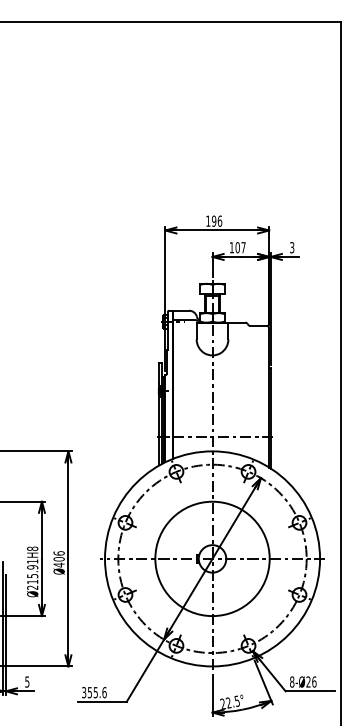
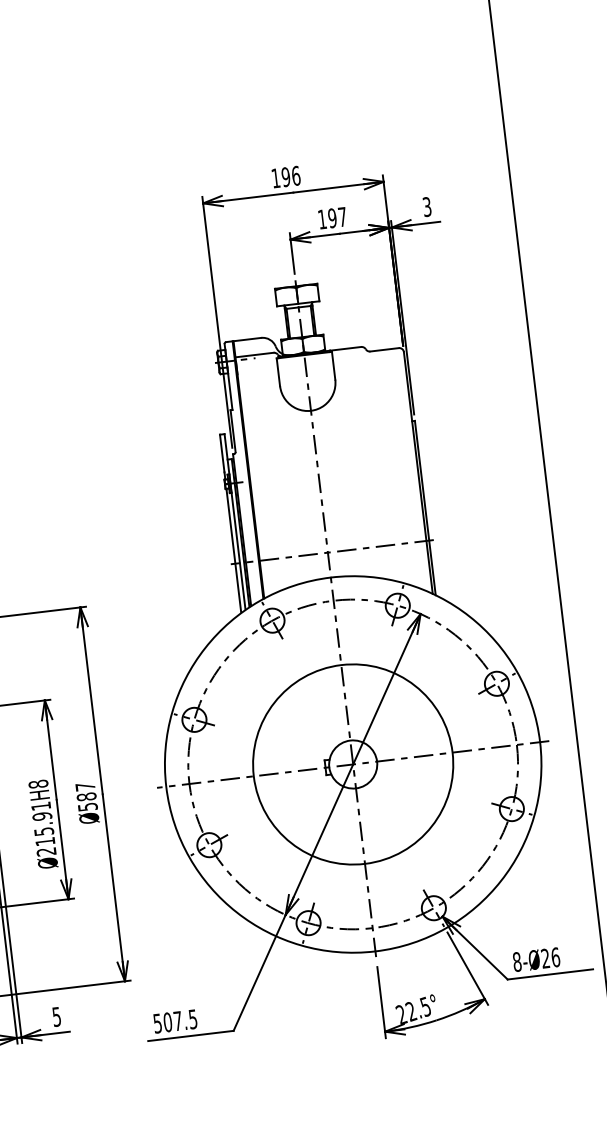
text: (237, 247) -> (332, 217), 107 -> 197
text: (58, 559) -> (85, 797), Ø406 -> Ø587
text: (94, 692) -> (175, 1021), 355.6 -> 507.5

